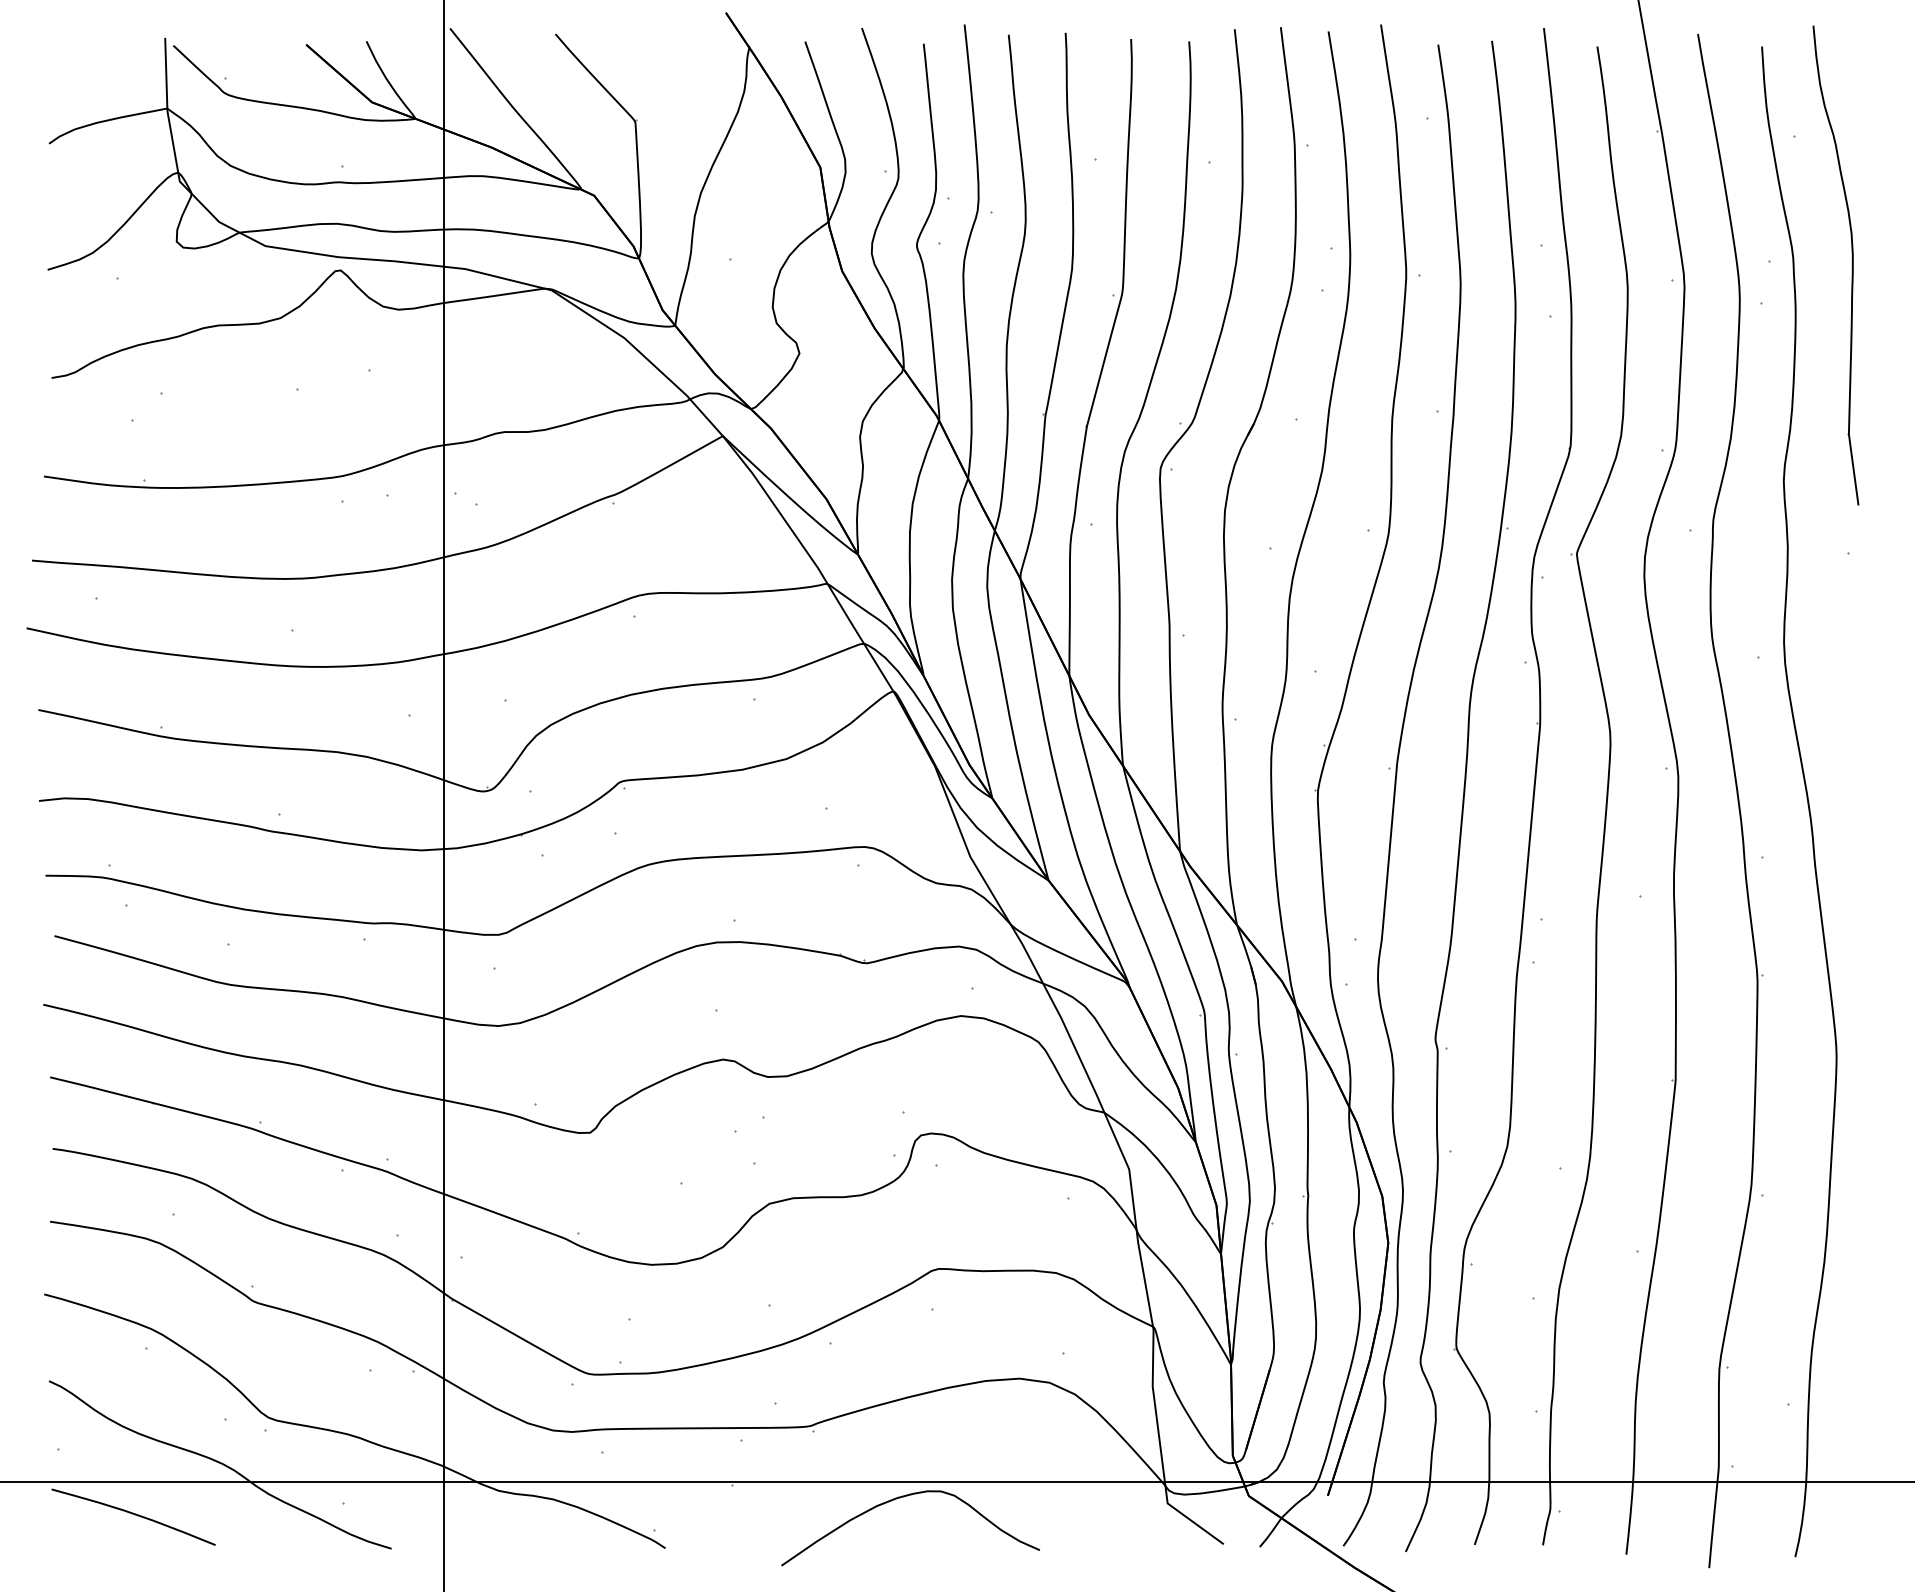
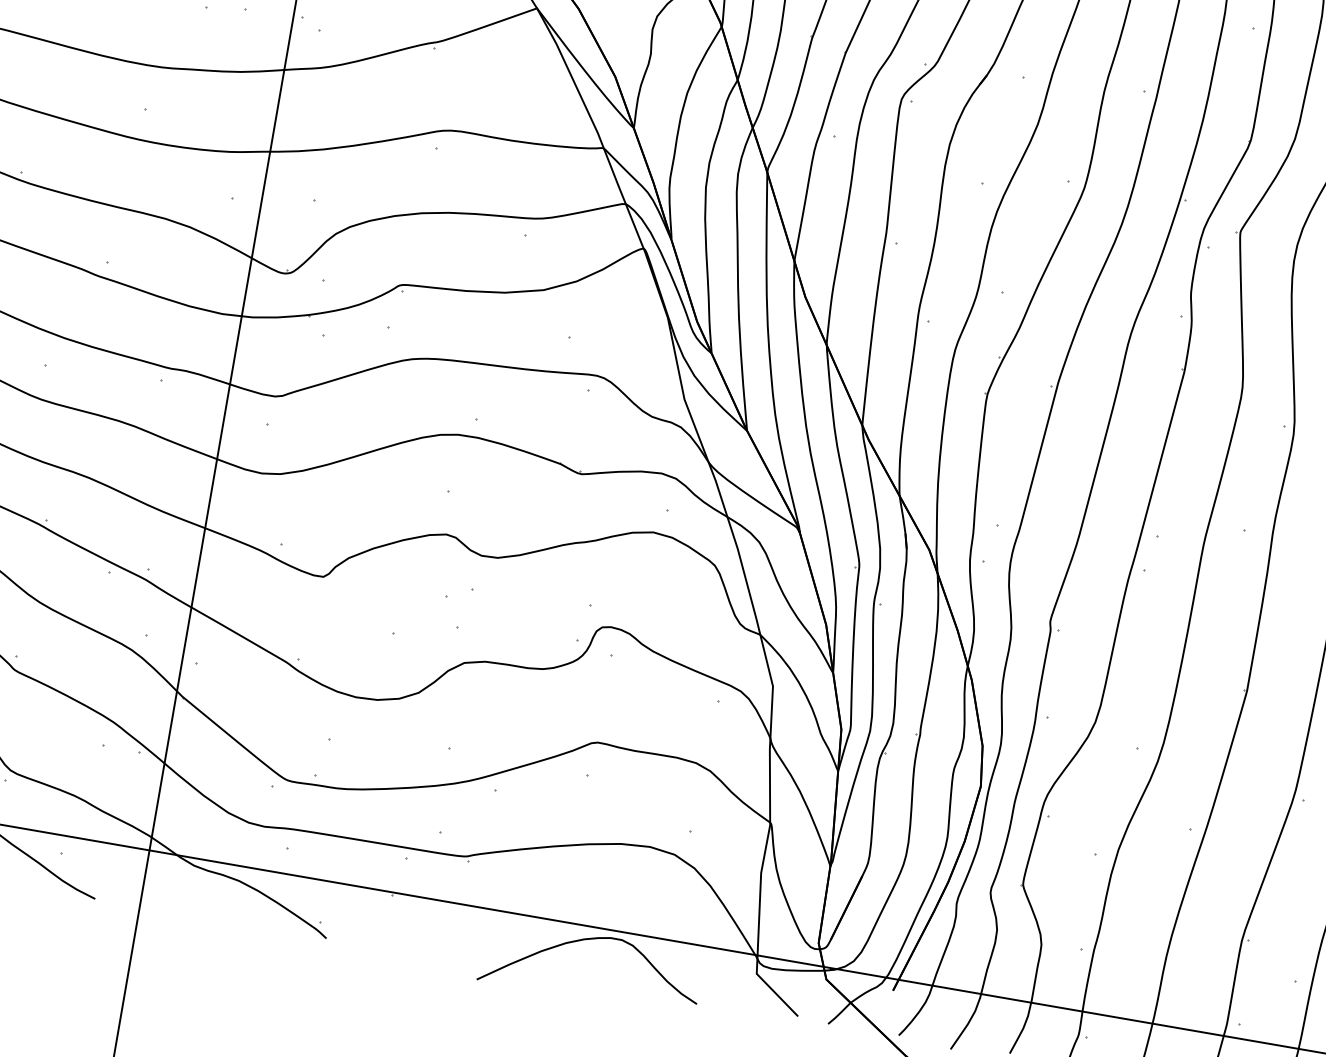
curve: (904, 1497) -> (590, 939), moved

